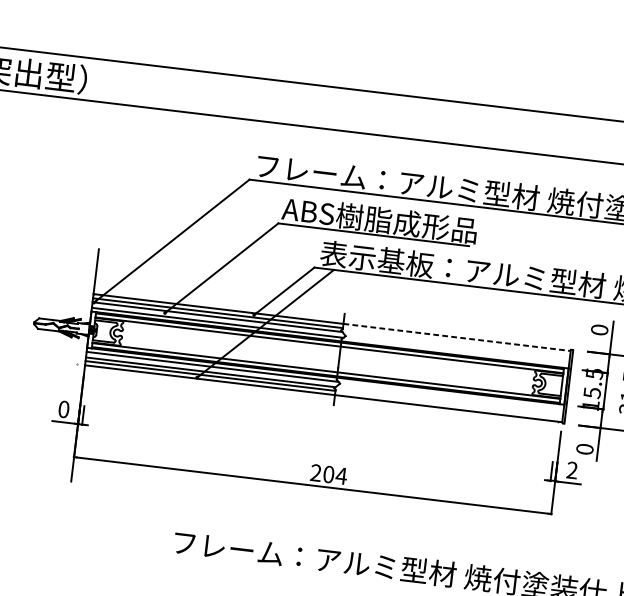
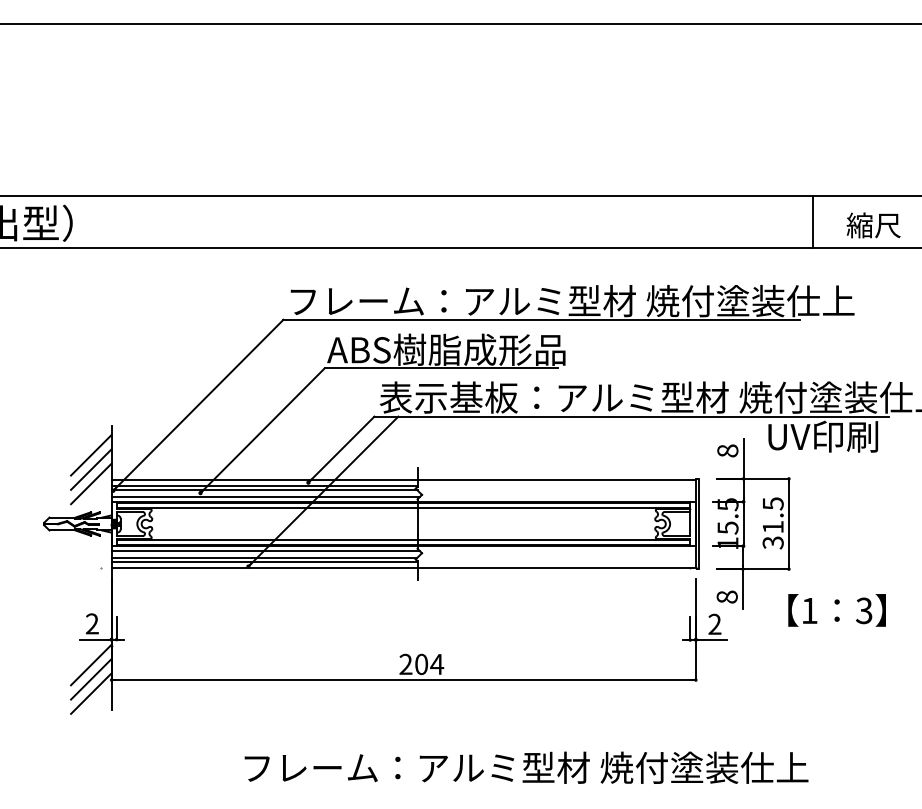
line: (79, 271) -> (91, 455), added
line: (78, 283) -> (91, 469), added
line: (76, 294) -> (91, 483), added
text: (599, 329) -> (727, 450), 0 -> 8
line: (457, 337) -> (557, 480), dashed -> solid
text: (64, 409) -> (92, 623), 0 -> 2
line: (59, 442) -> (91, 664), added
text: (585, 448) -> (727, 596), 0 -> 8
line: (57, 454) -> (91, 679), added
line: (56, 466) -> (91, 693), added

